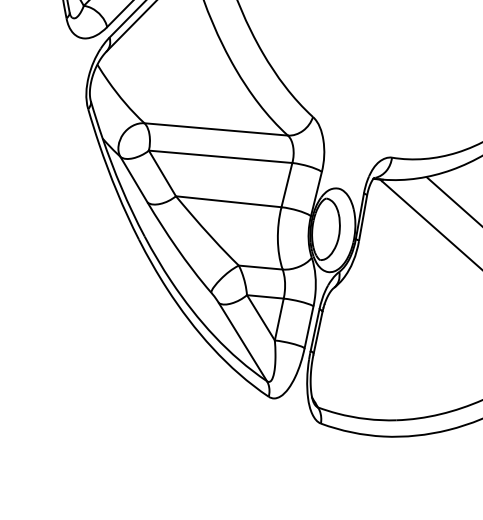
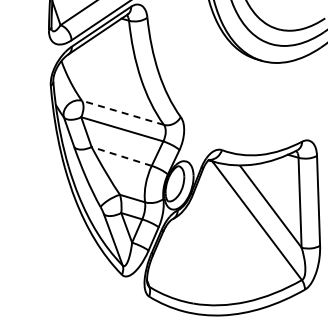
line: (215, 129) -> (122, 112), solid -> dashed
line: (228, 201) -> (121, 156), solid -> dashed

